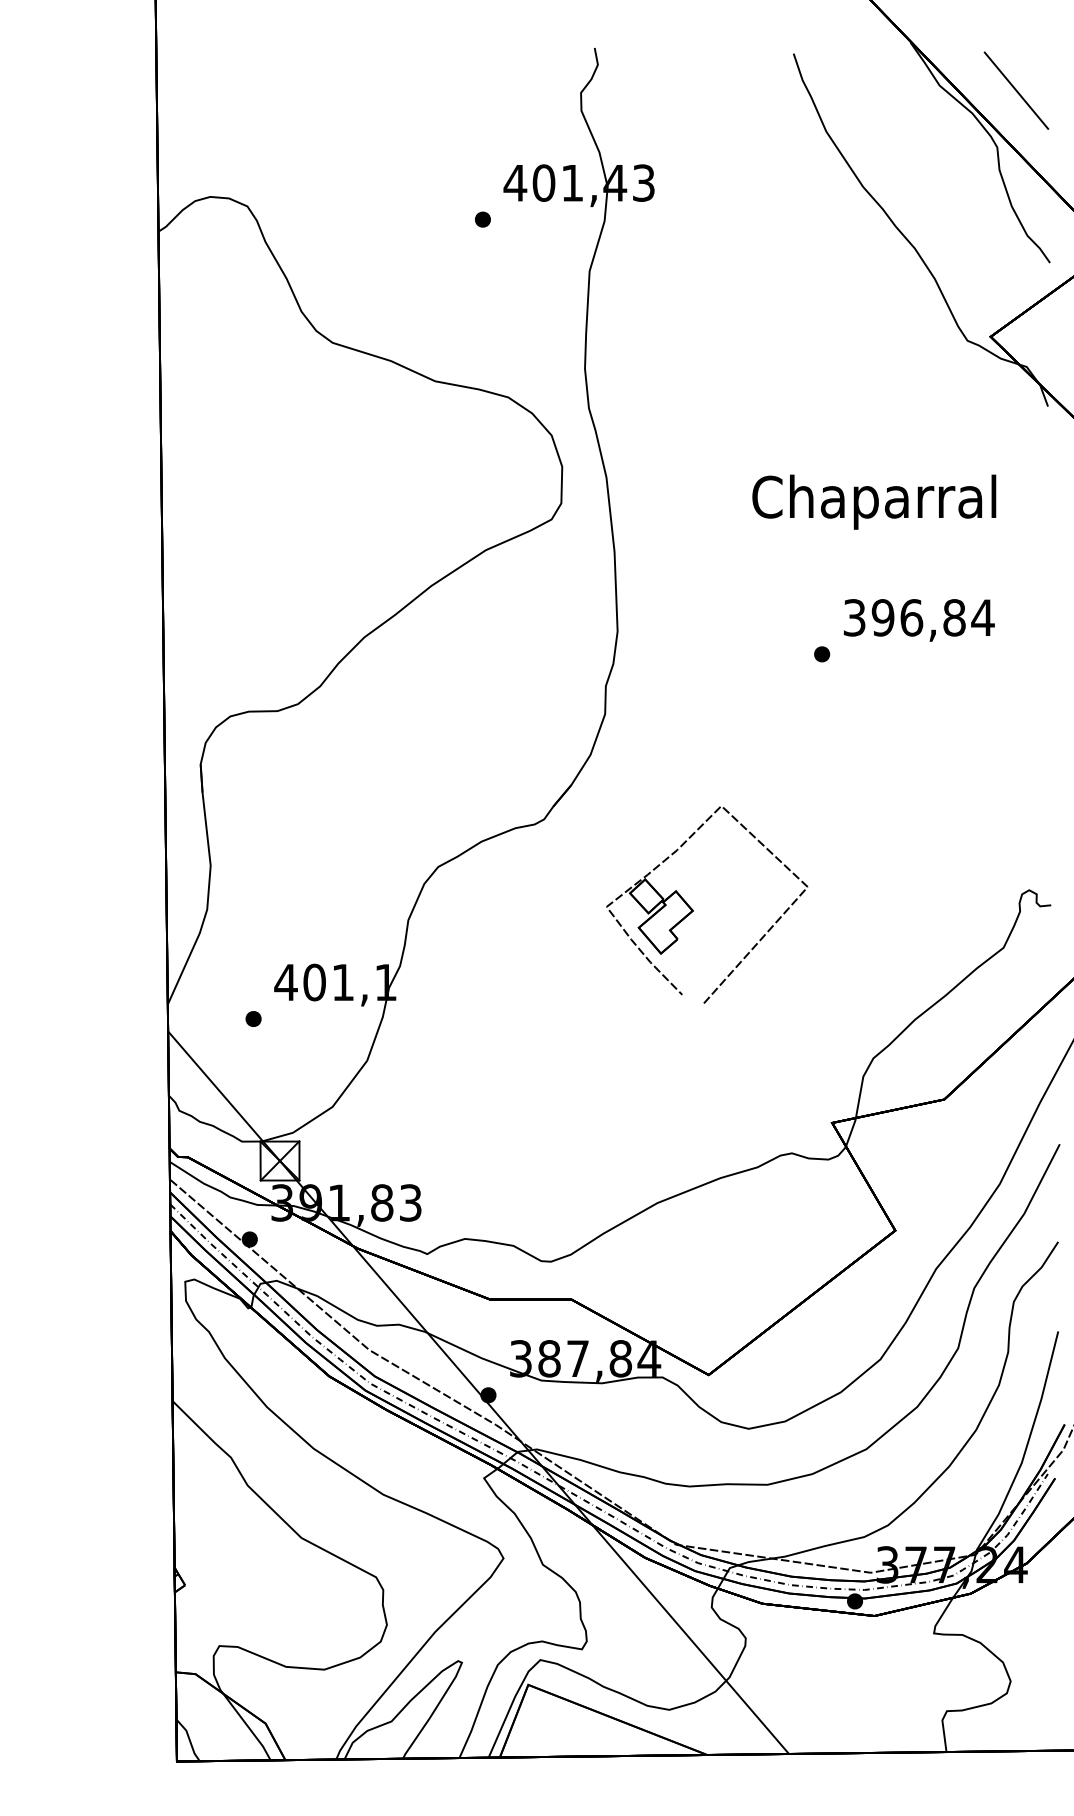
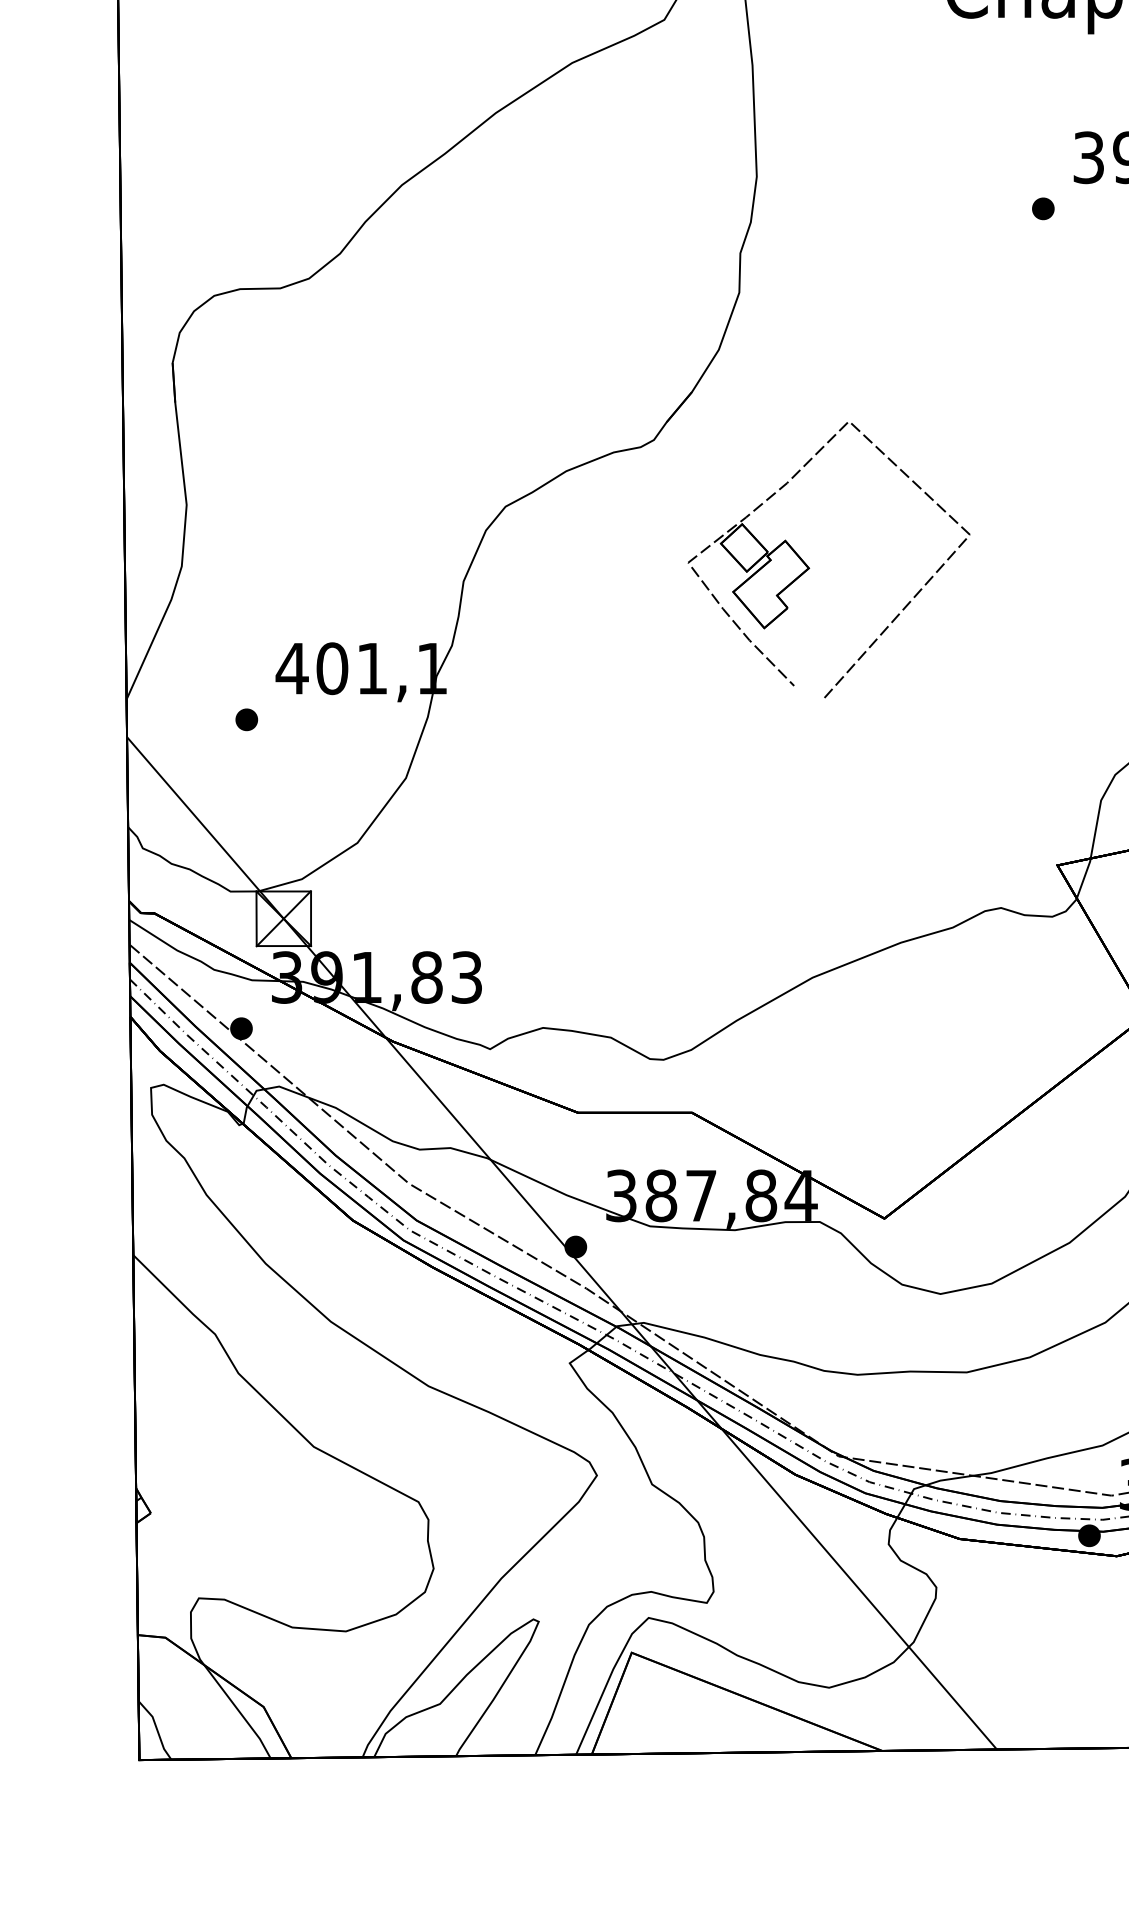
part: (693, 910) -> (809, 567), moved

